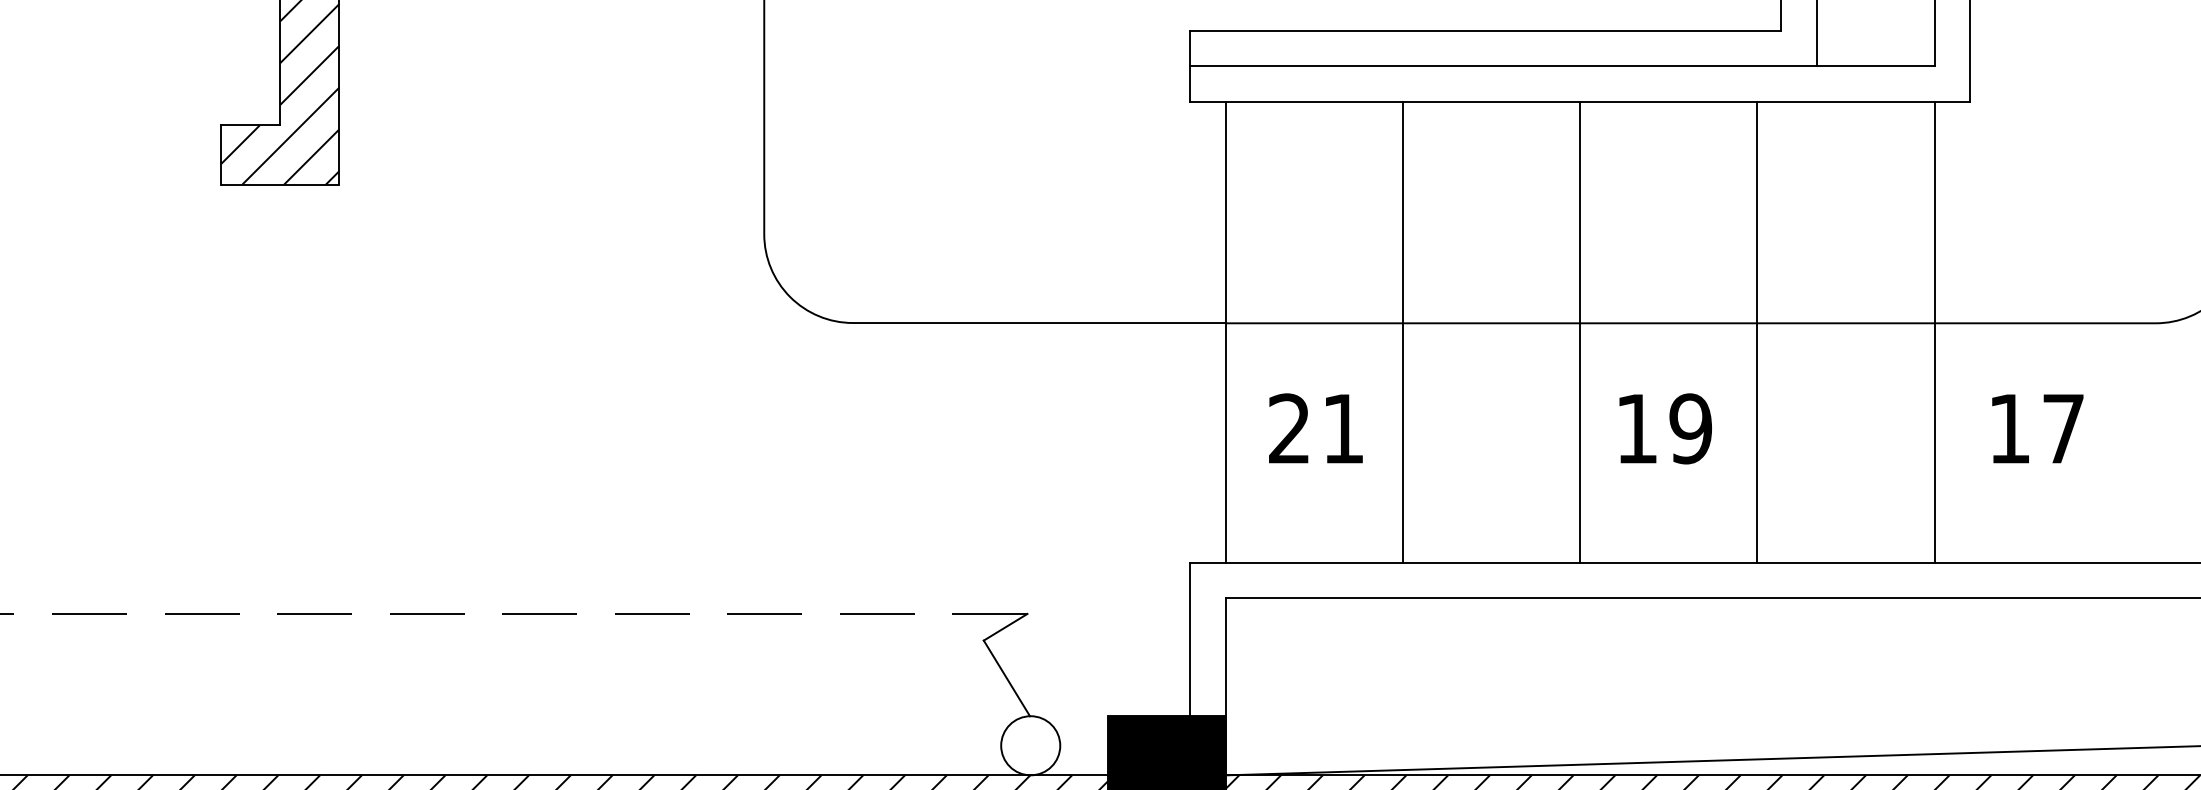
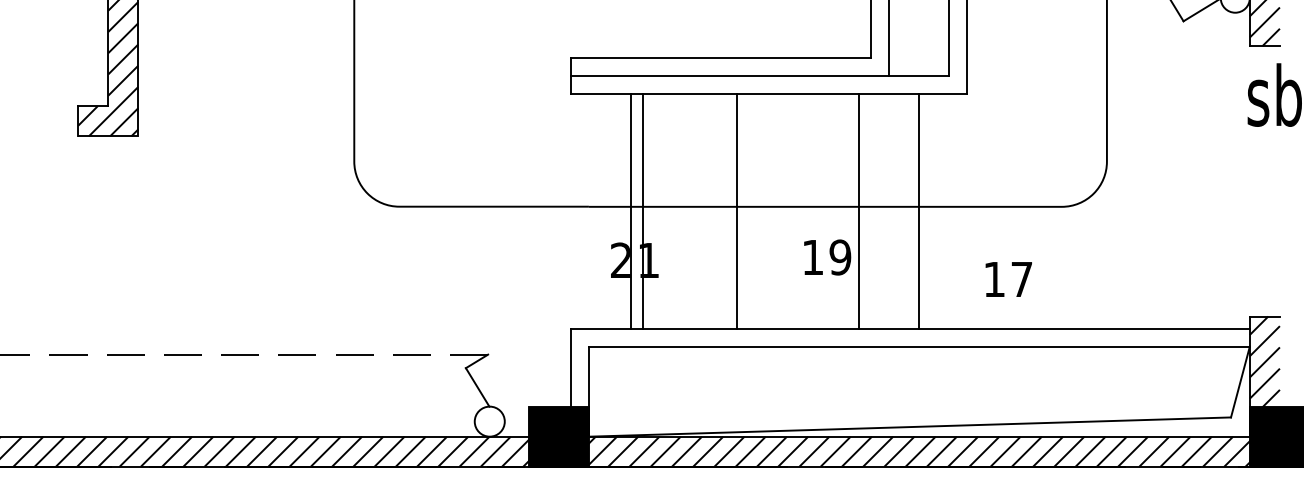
line: (1224, 332) -> (630, 211), moved
line: (1403, 332) -> (643, 211), moved
line: (1580, 332) -> (737, 211), moved
line: (1934, 332) -> (919, 211), moved
text: (1665, 428) -> (827, 257), moved
text: (2037, 428) -> (1008, 279), moved

